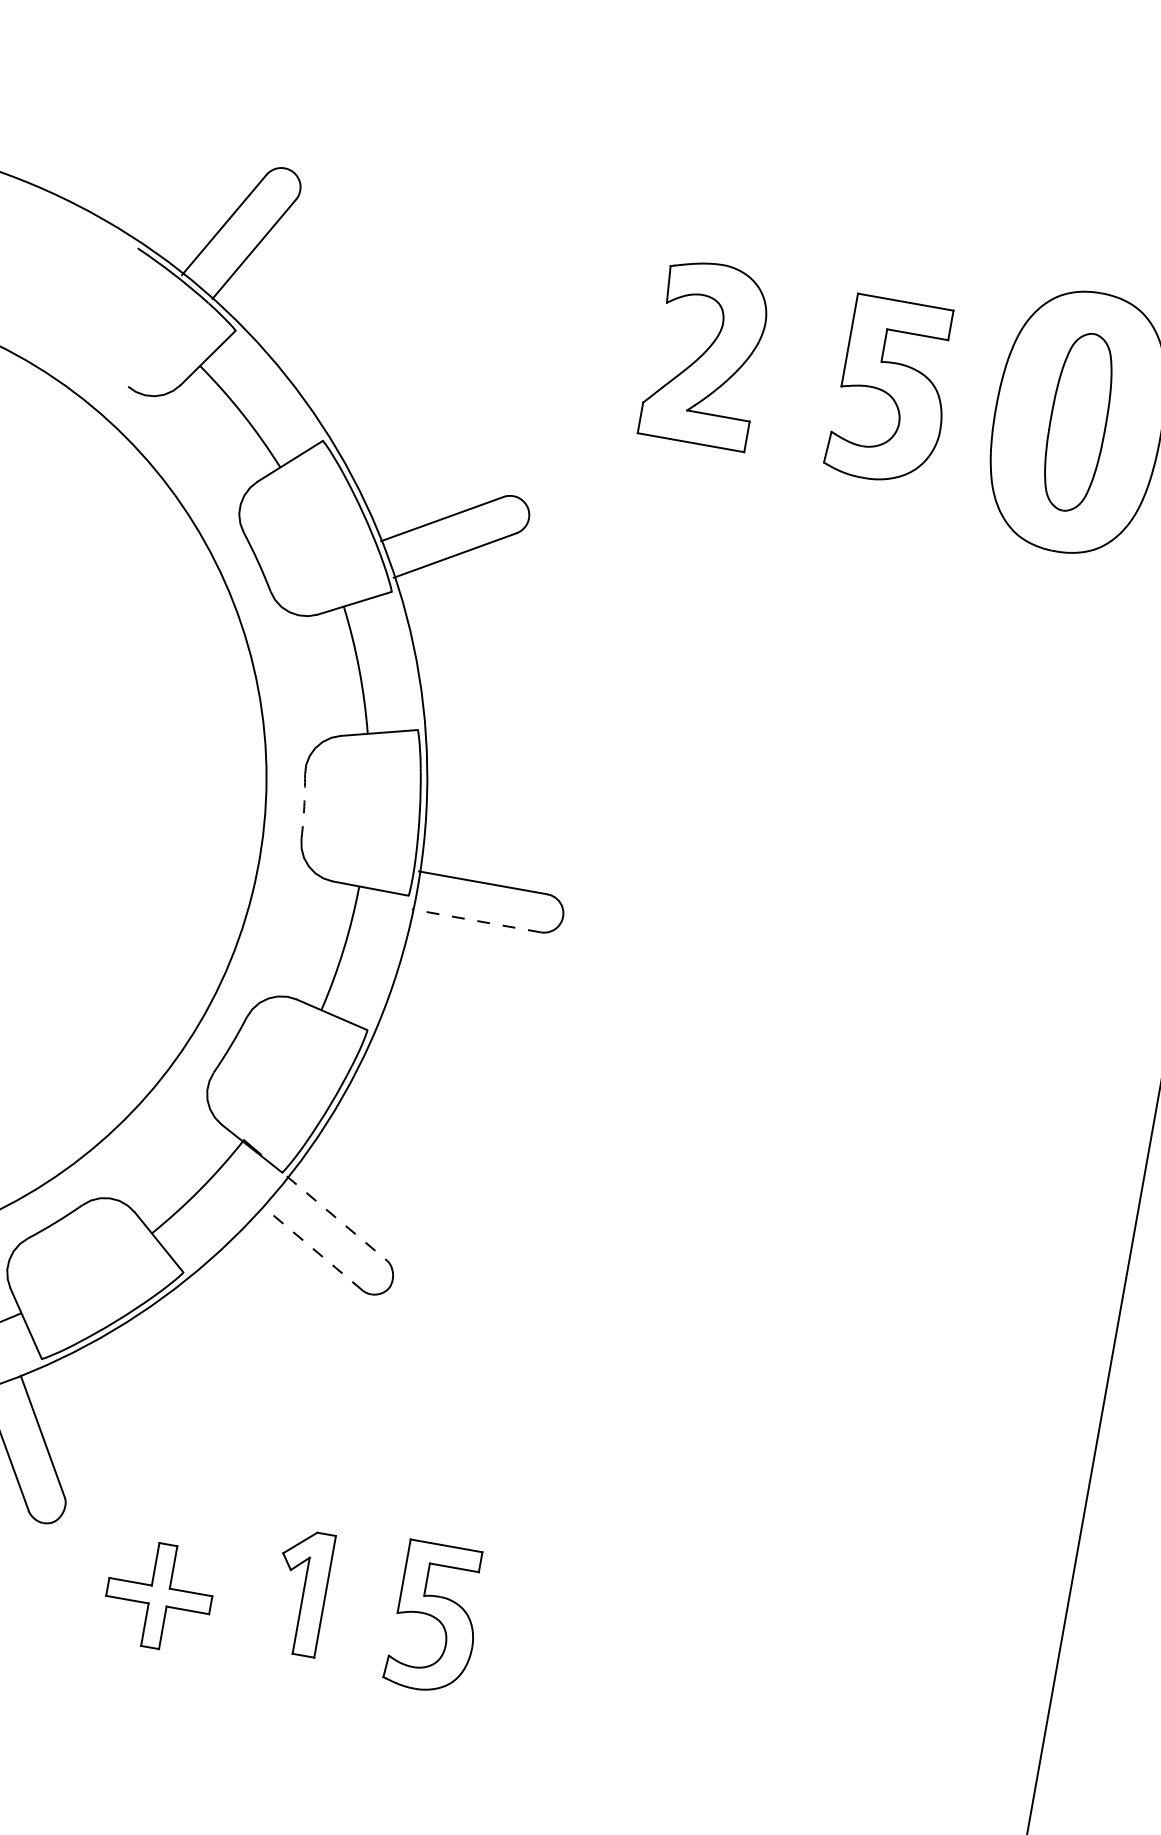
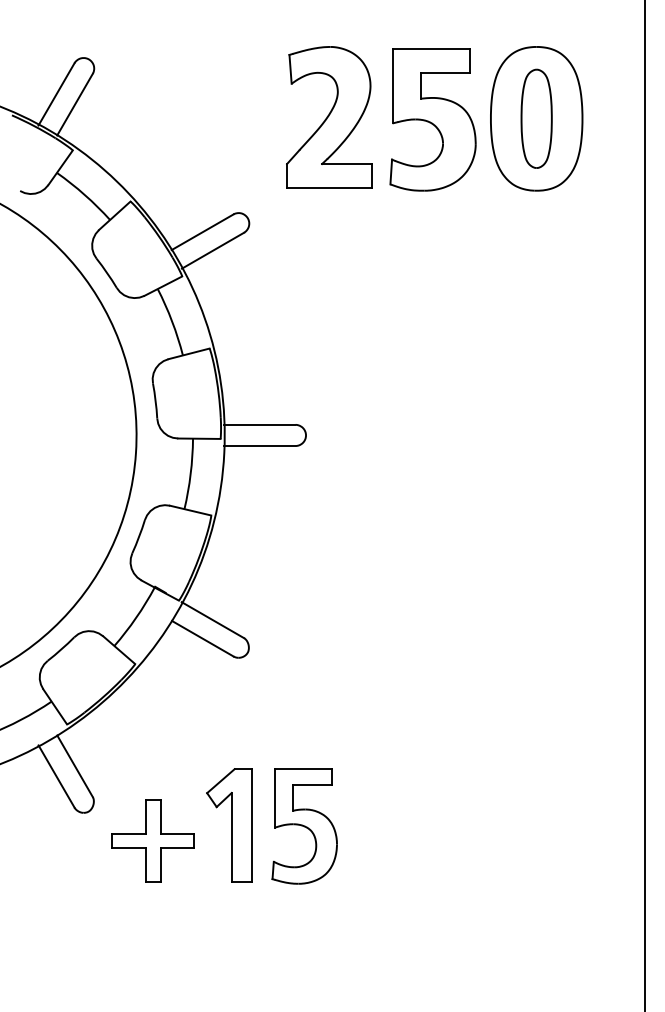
part: (706, 353) -> (329, 117), size x1.43
part: (891, 390) -> (432, 119), size x1.43
arc: (304, 805) -> (155, 400), dashed -> solid
line: (476, 921) -> (259, 446), dashed -> solid
line: (336, 1218) -> (212, 620), dashed -> solid
line: (312, 1248) -> (202, 638), dashed -> solid
part: (301, 1592) -> (229, 825), size x1.67
part: (158, 1594) -> (152, 840), size x1.43
part: (435, 1618) -> (304, 826), size x1.43

